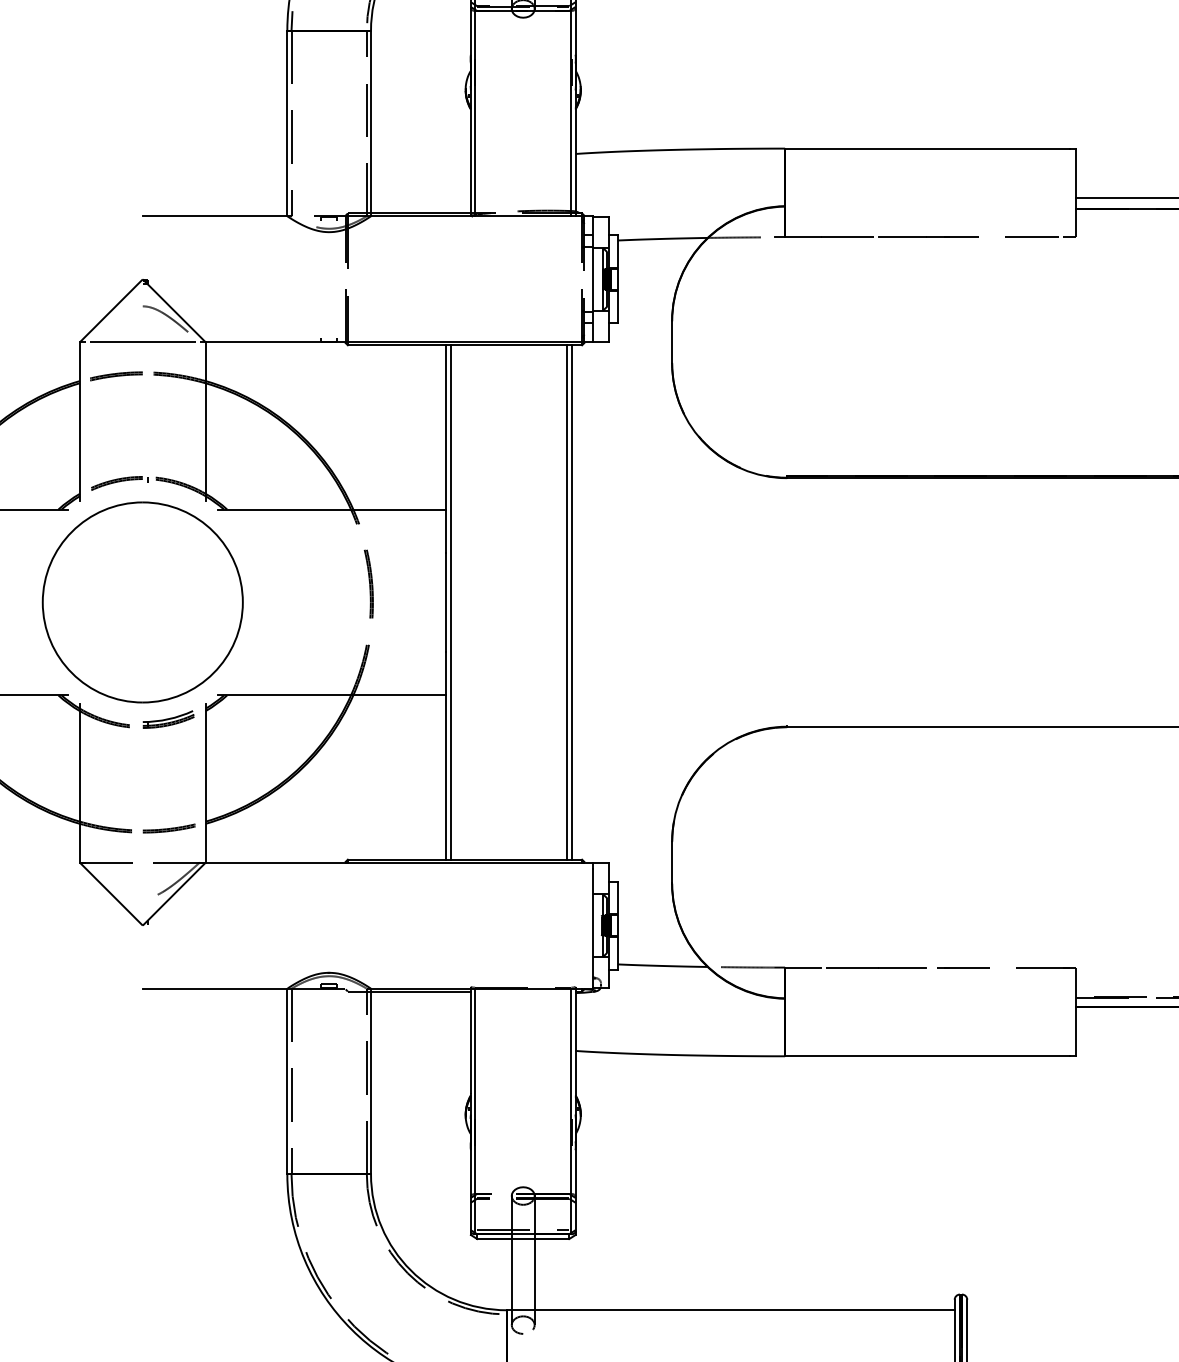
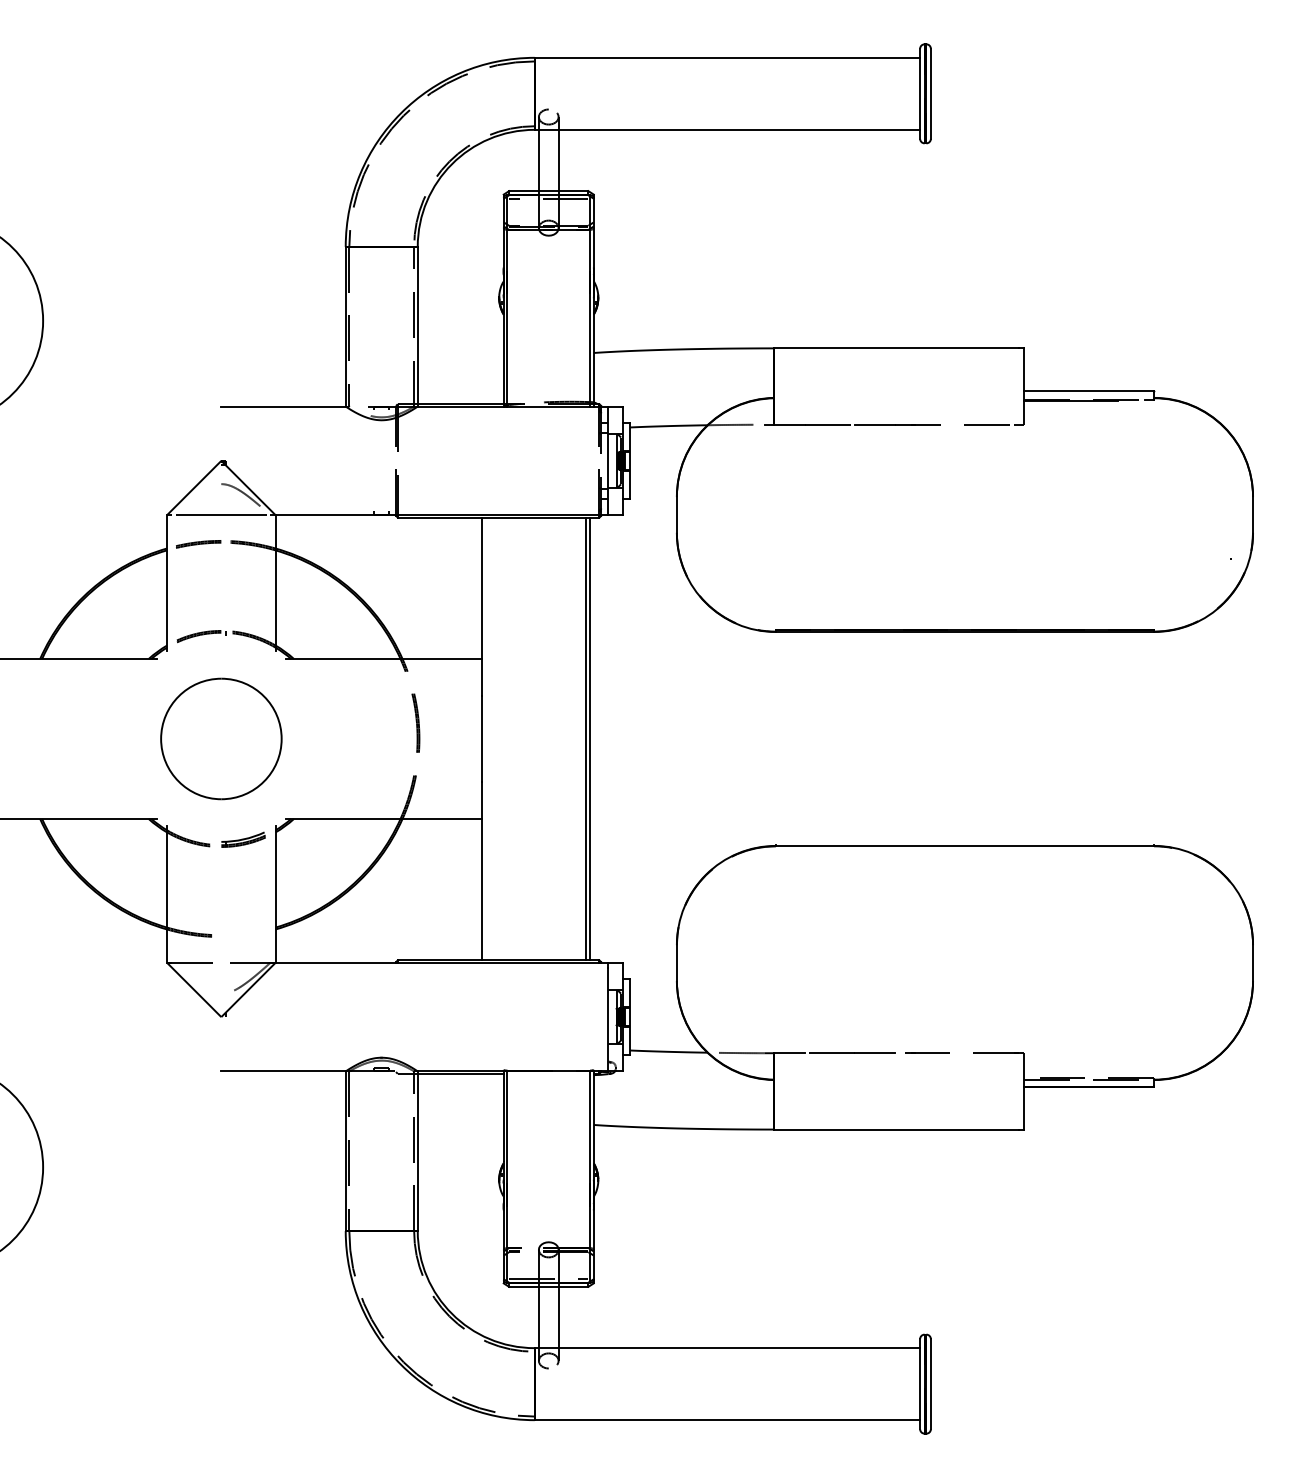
part: (142, 601) -> (221, 738), size x0.7
line: (450, 601) -> (486, 738), removed
part: (168, 828) -> (243, 933), removed

